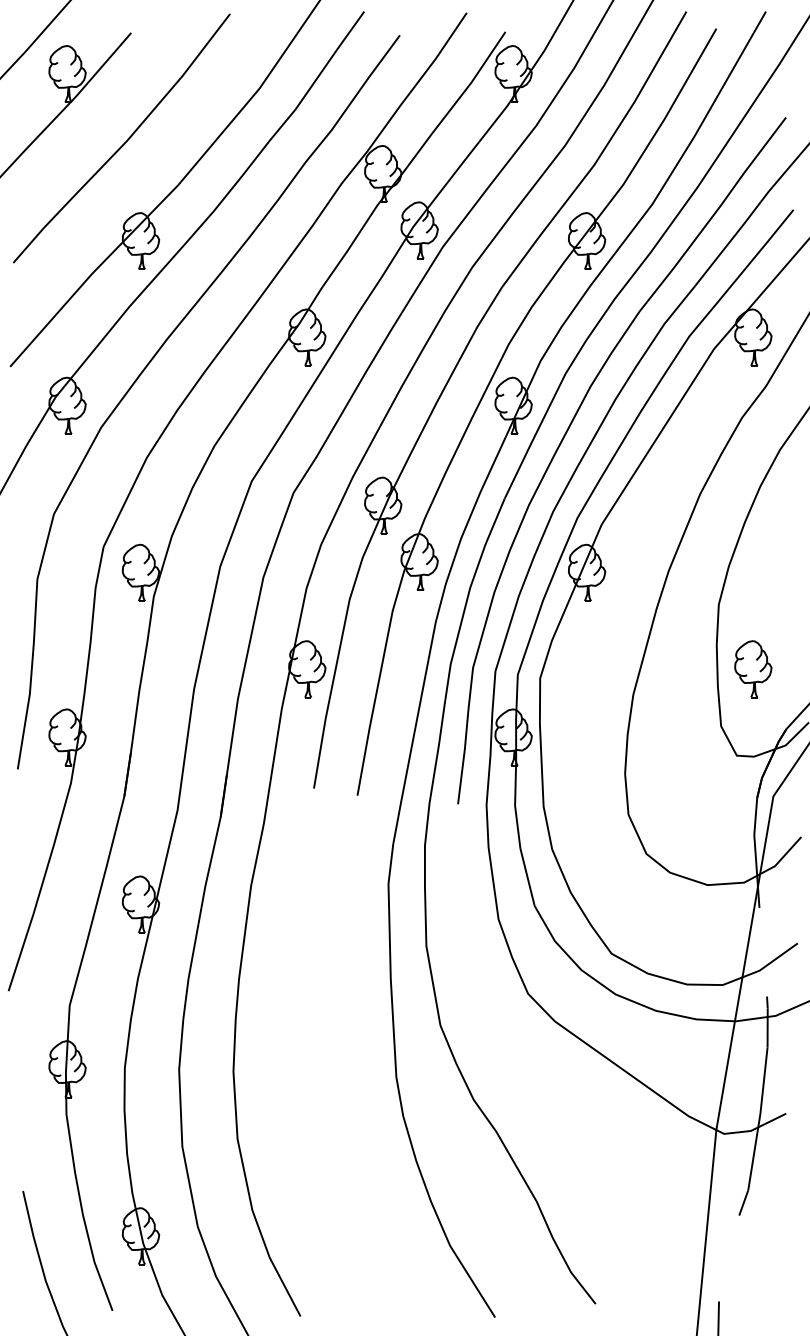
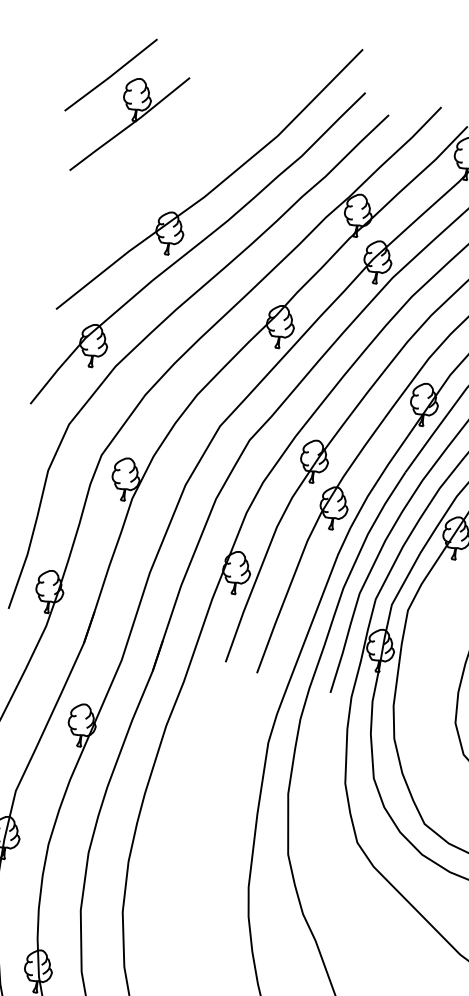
curve: (125, 141) -> (171, 157), removed

